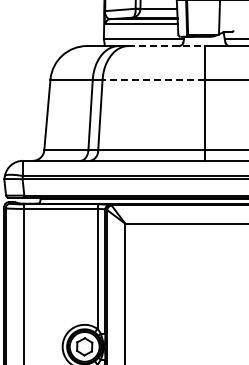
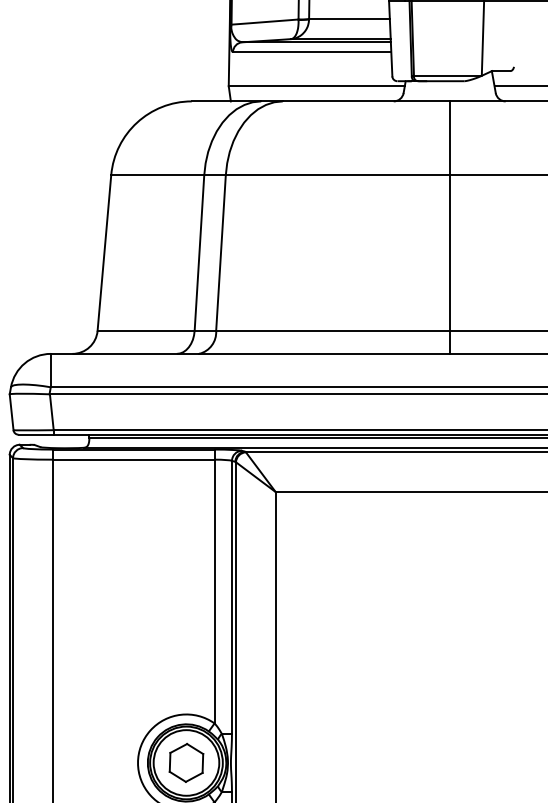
line: (167, 46) -> (368, 102), dashed -> solid
line: (153, 79) -> (337, 174), dashed -> solid

